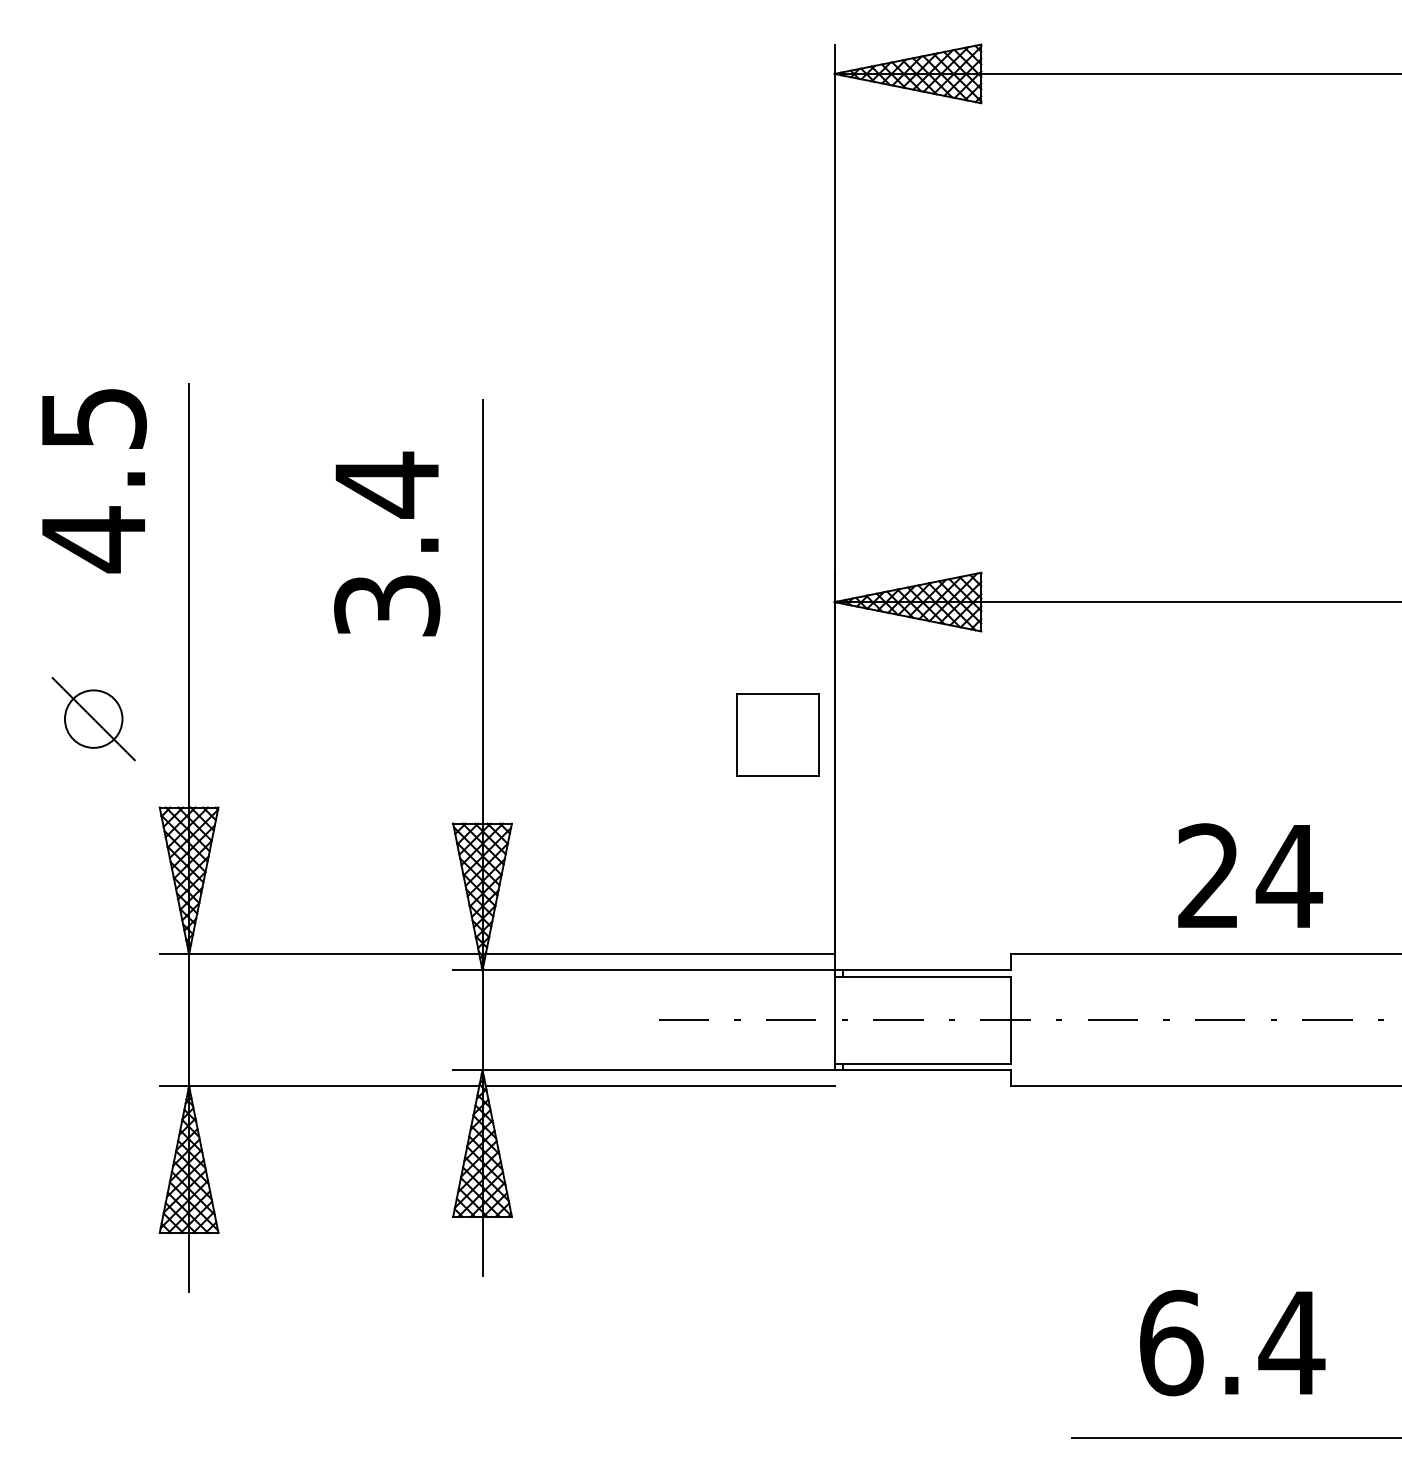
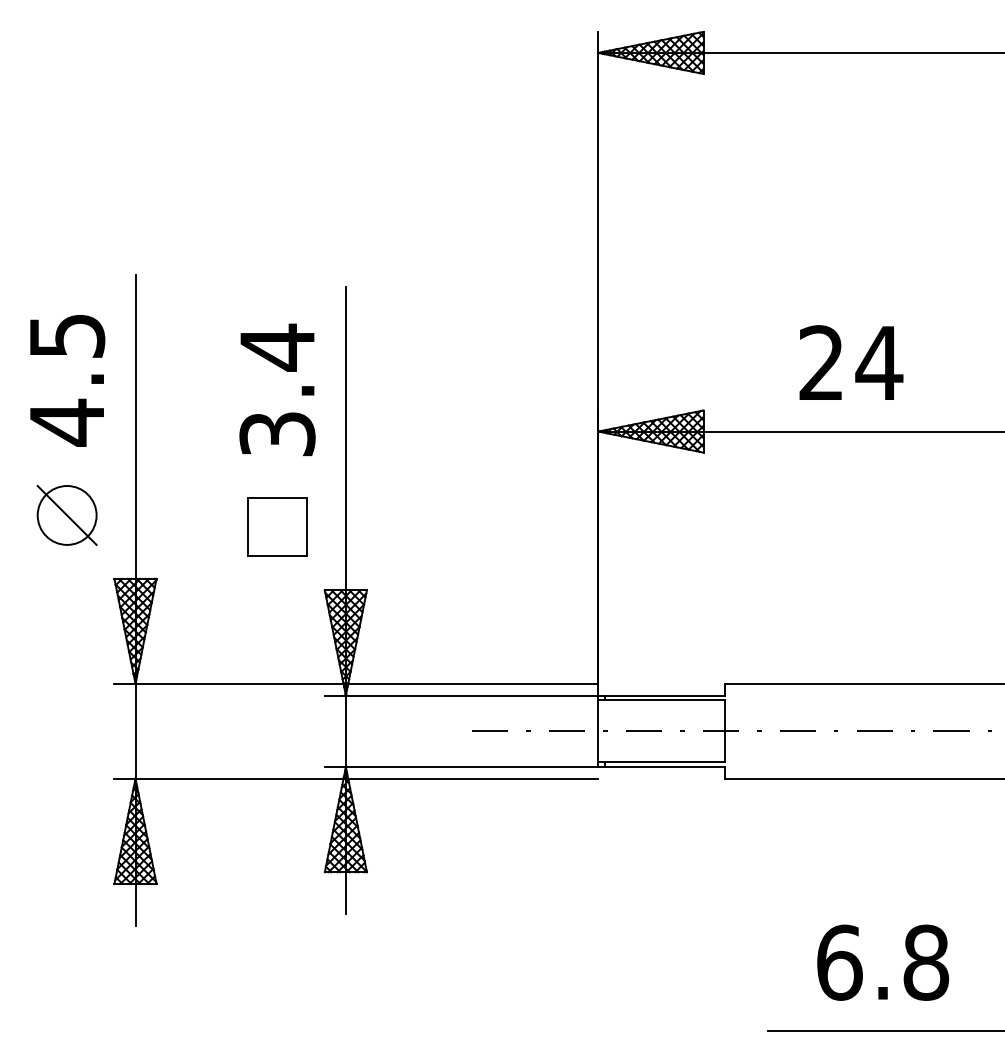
text: (94, 480) -> (67, 380), moved
circle: (92, 719) -> (66, 515), size x1.43
part: (777, 734) -> (277, 526), moved
text: (1250, 875) -> (851, 362), moved
text: (1292, 1342) -> (926, 962), 6.4 -> 6.8

